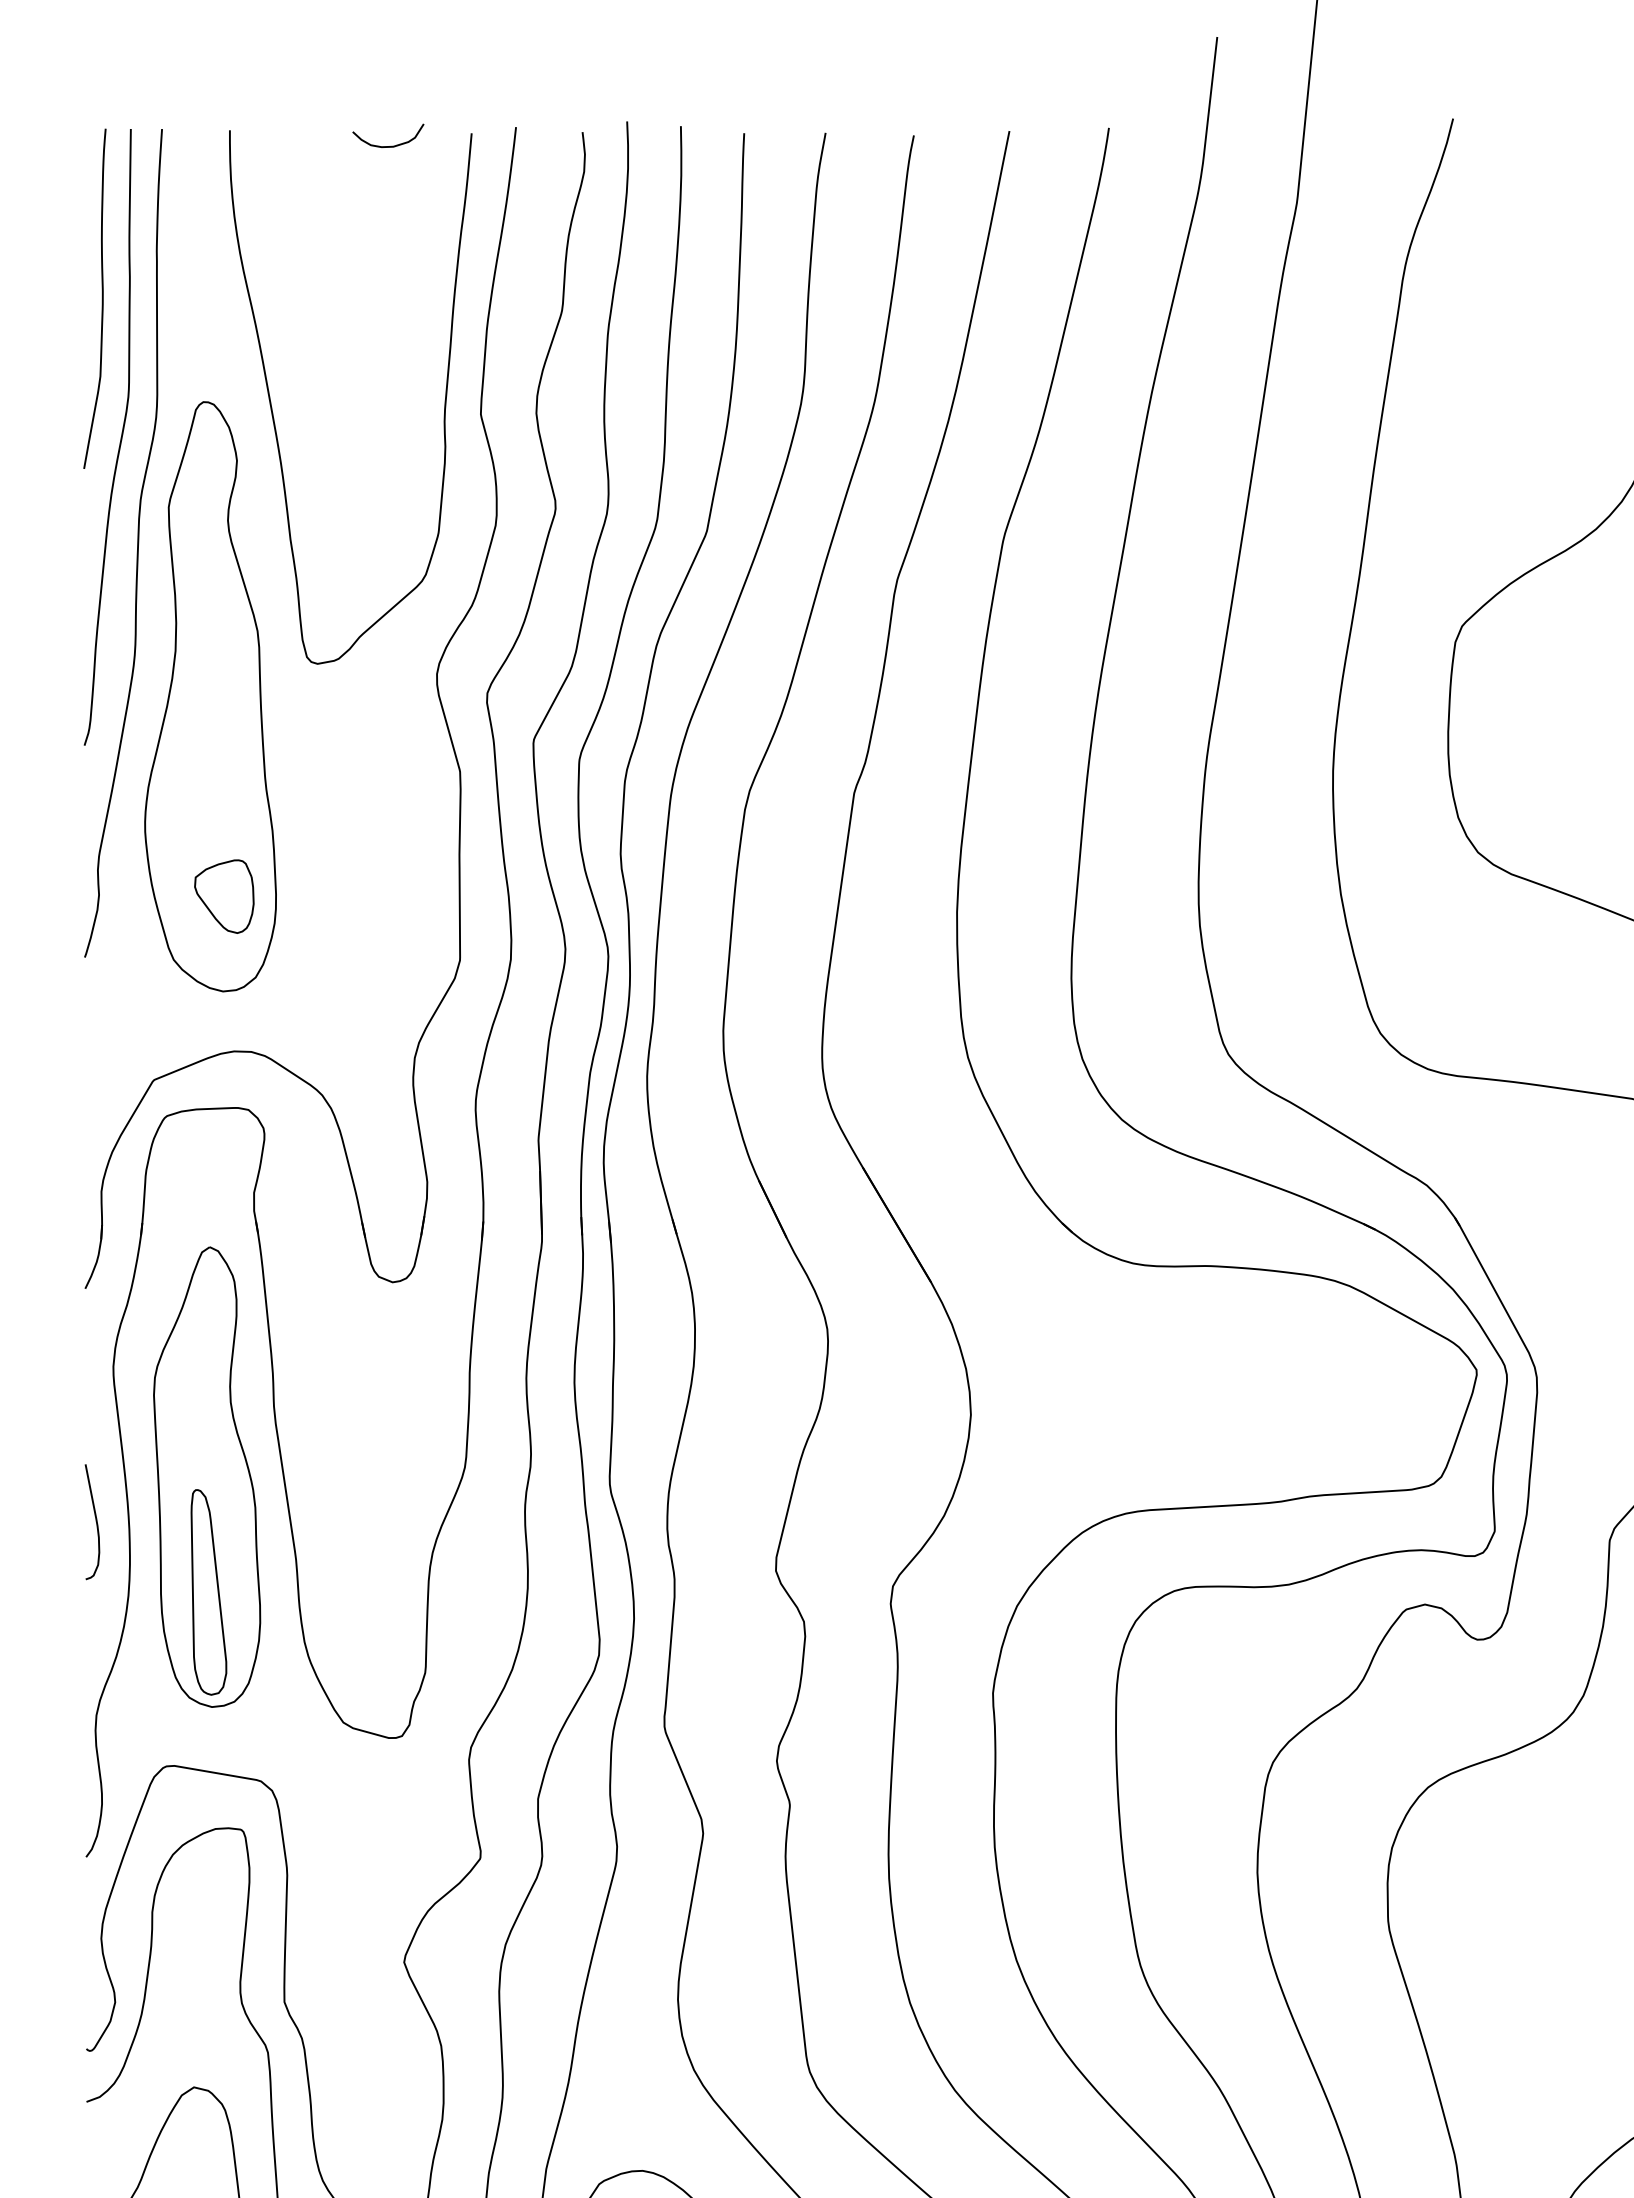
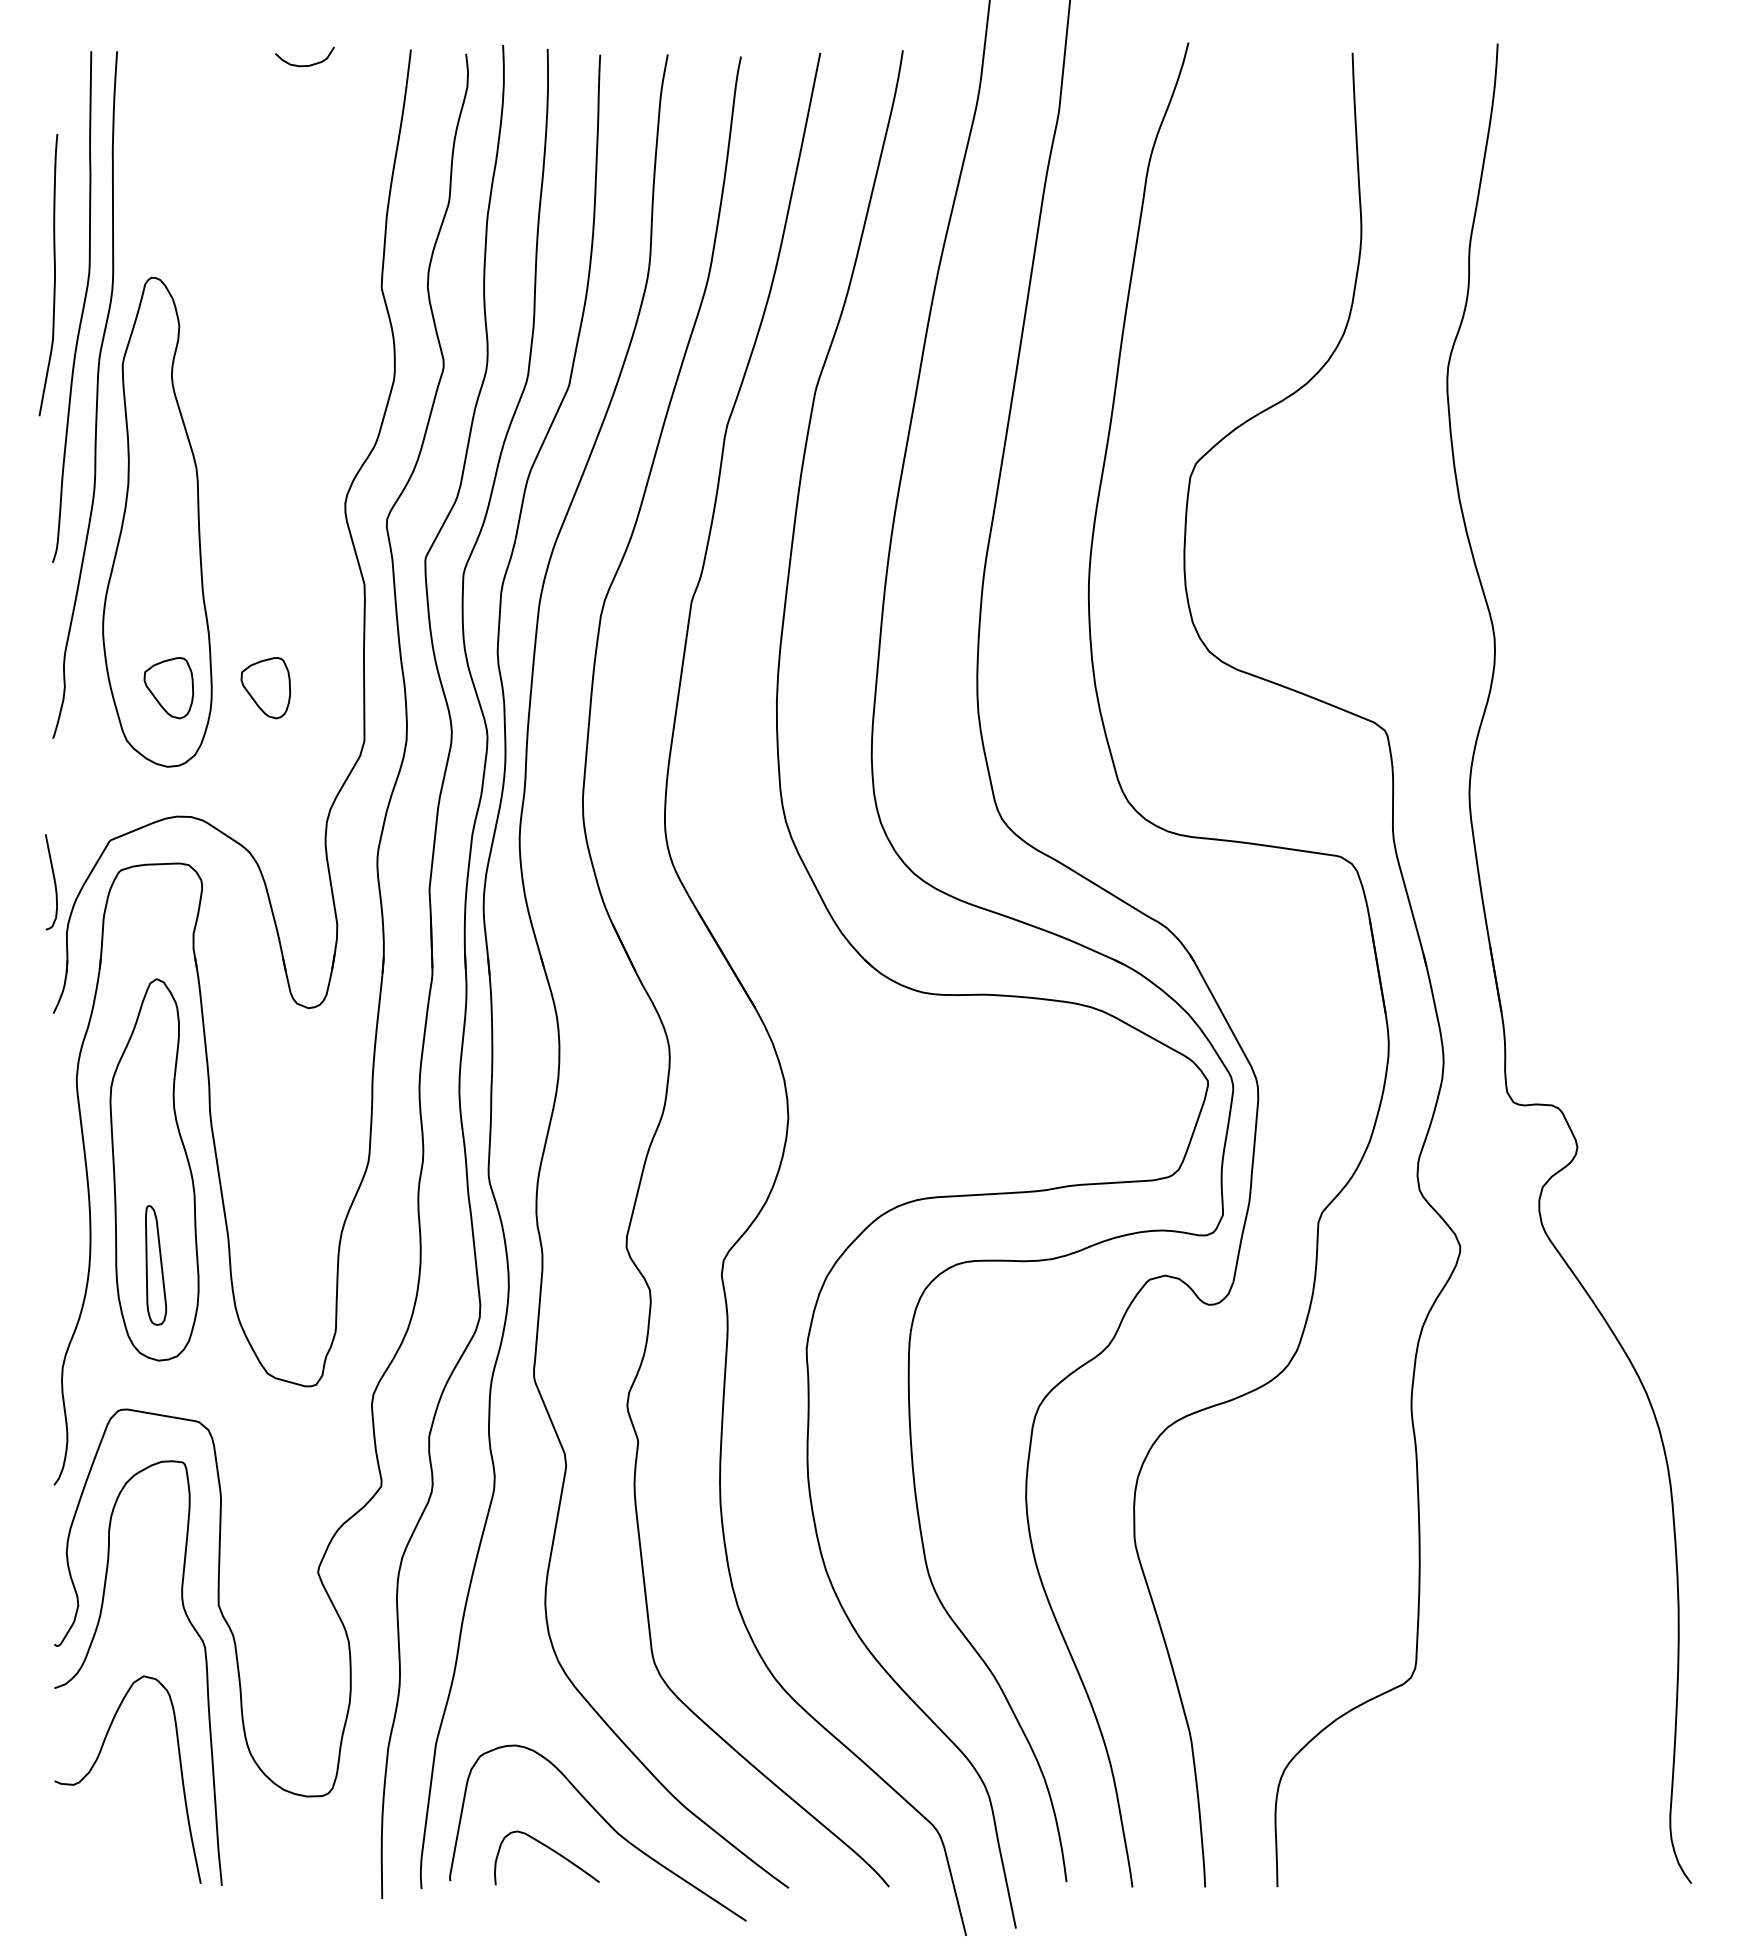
curve: (102, 299) -> (54, 275), moved
curve: (273, 410) -> (209, 284), removed
part: (340, 897) -> (265, 688), added
curve: (94, 1520) -> (53, 880), moved
part: (208, 1592) -> (155, 1265), size x0.7

